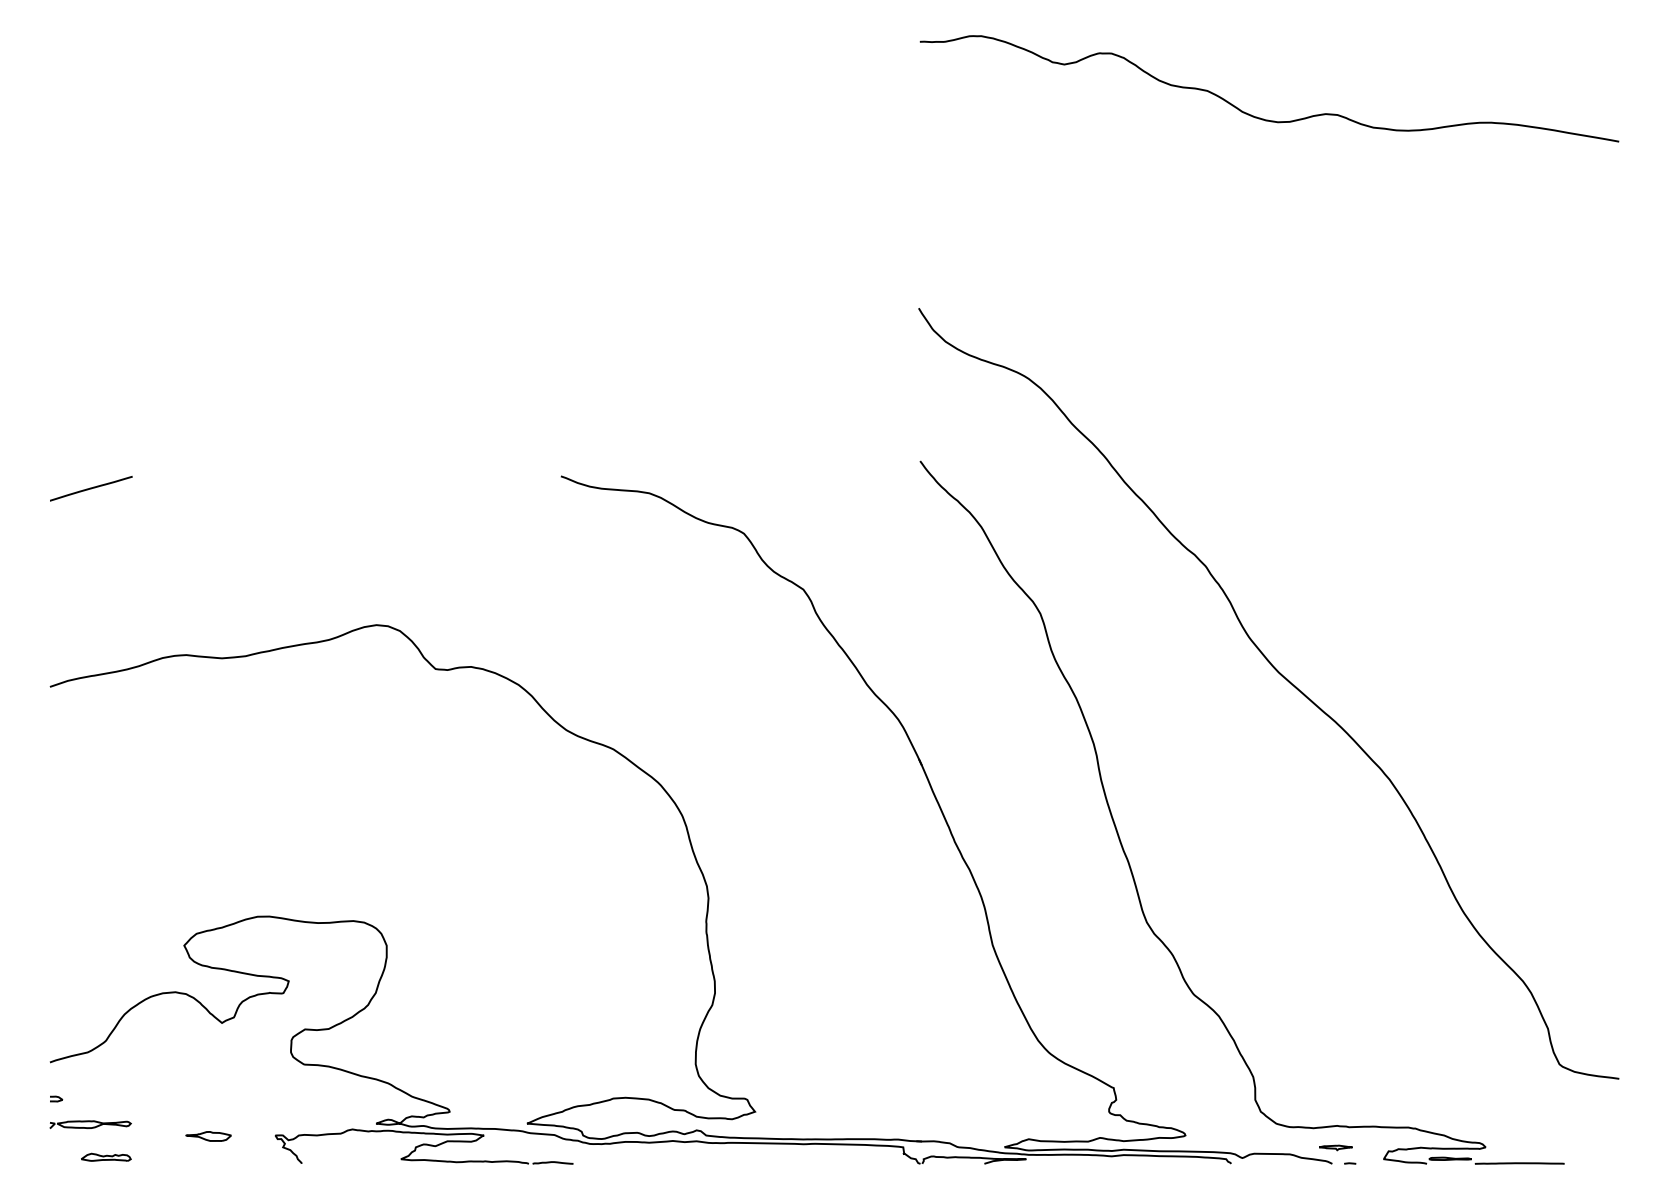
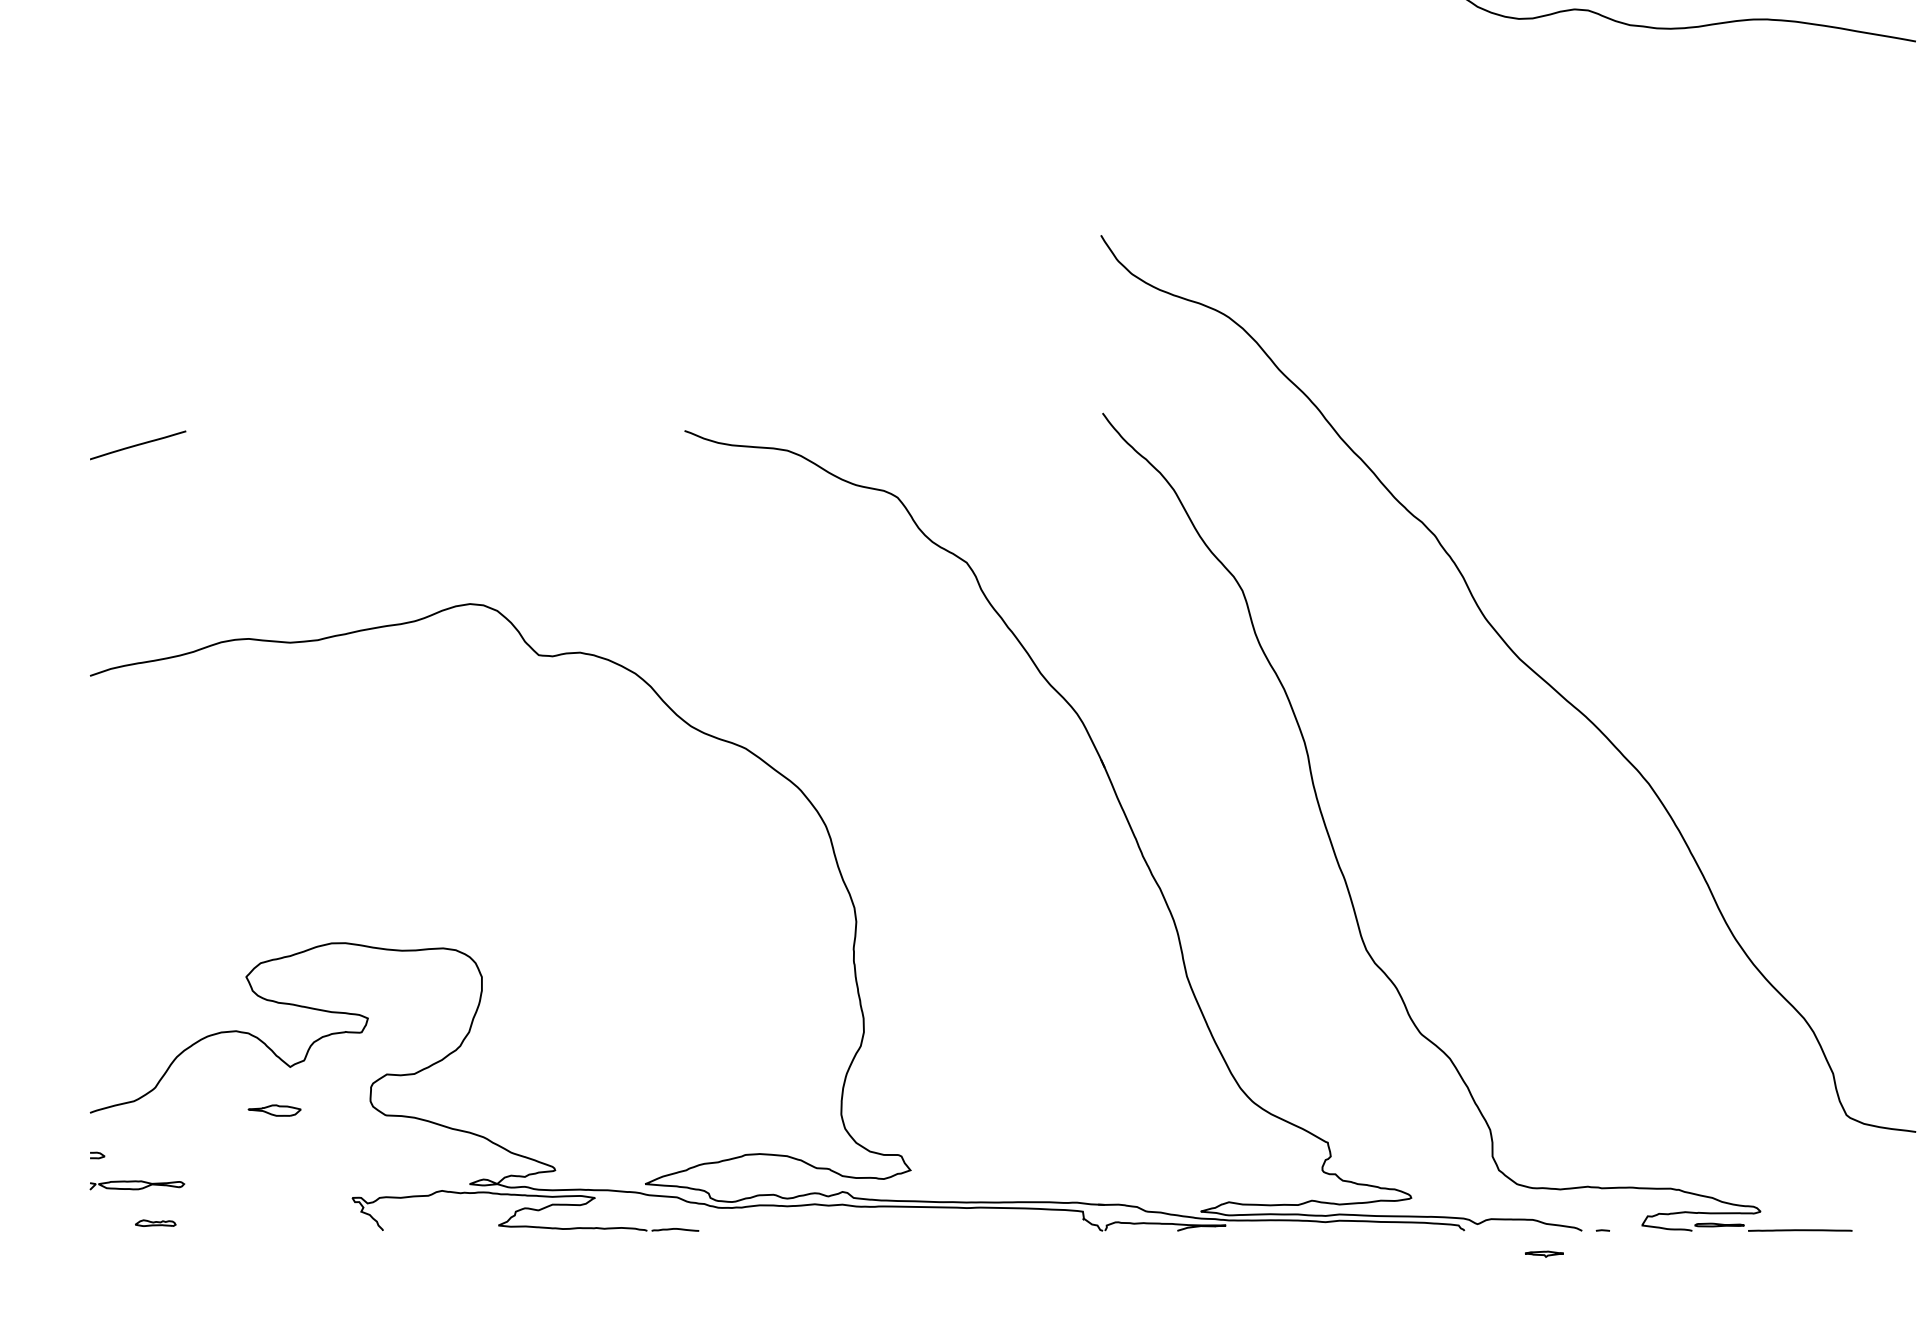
part: (208, 1136) -> (274, 1110), moved
part: (1335, 1147) -> (1543, 1253), moved
part: (106, 1156) -> (155, 1222), size x0.7

